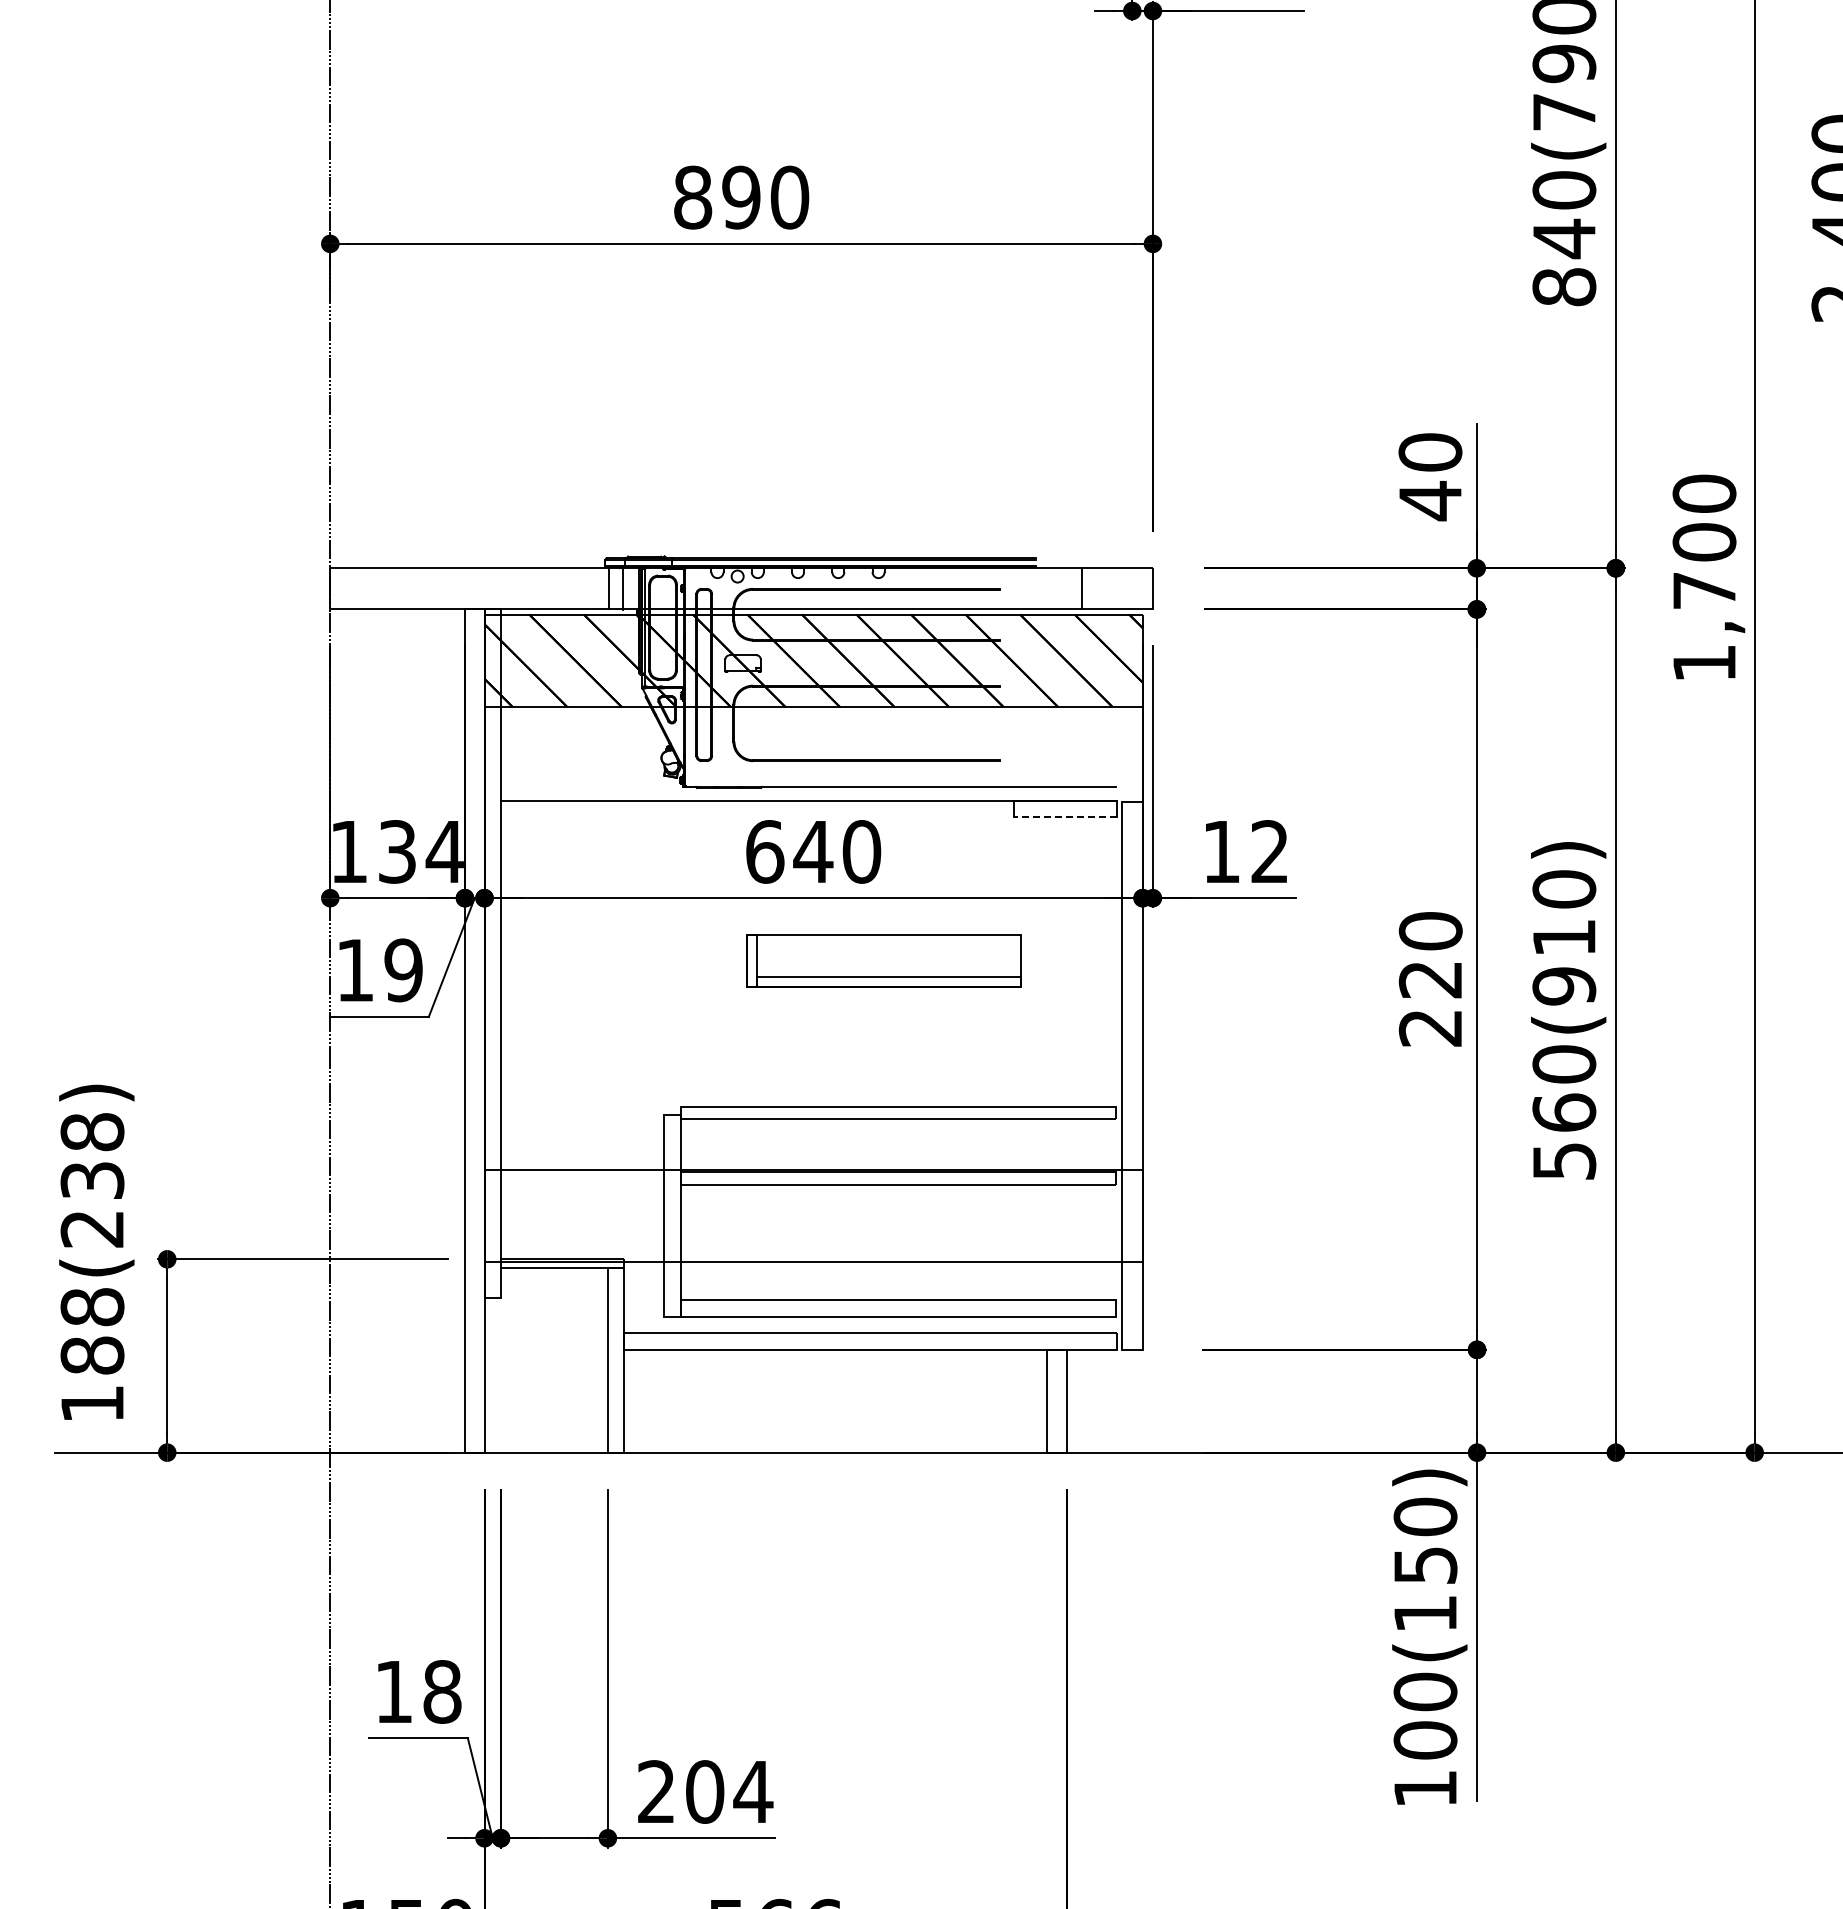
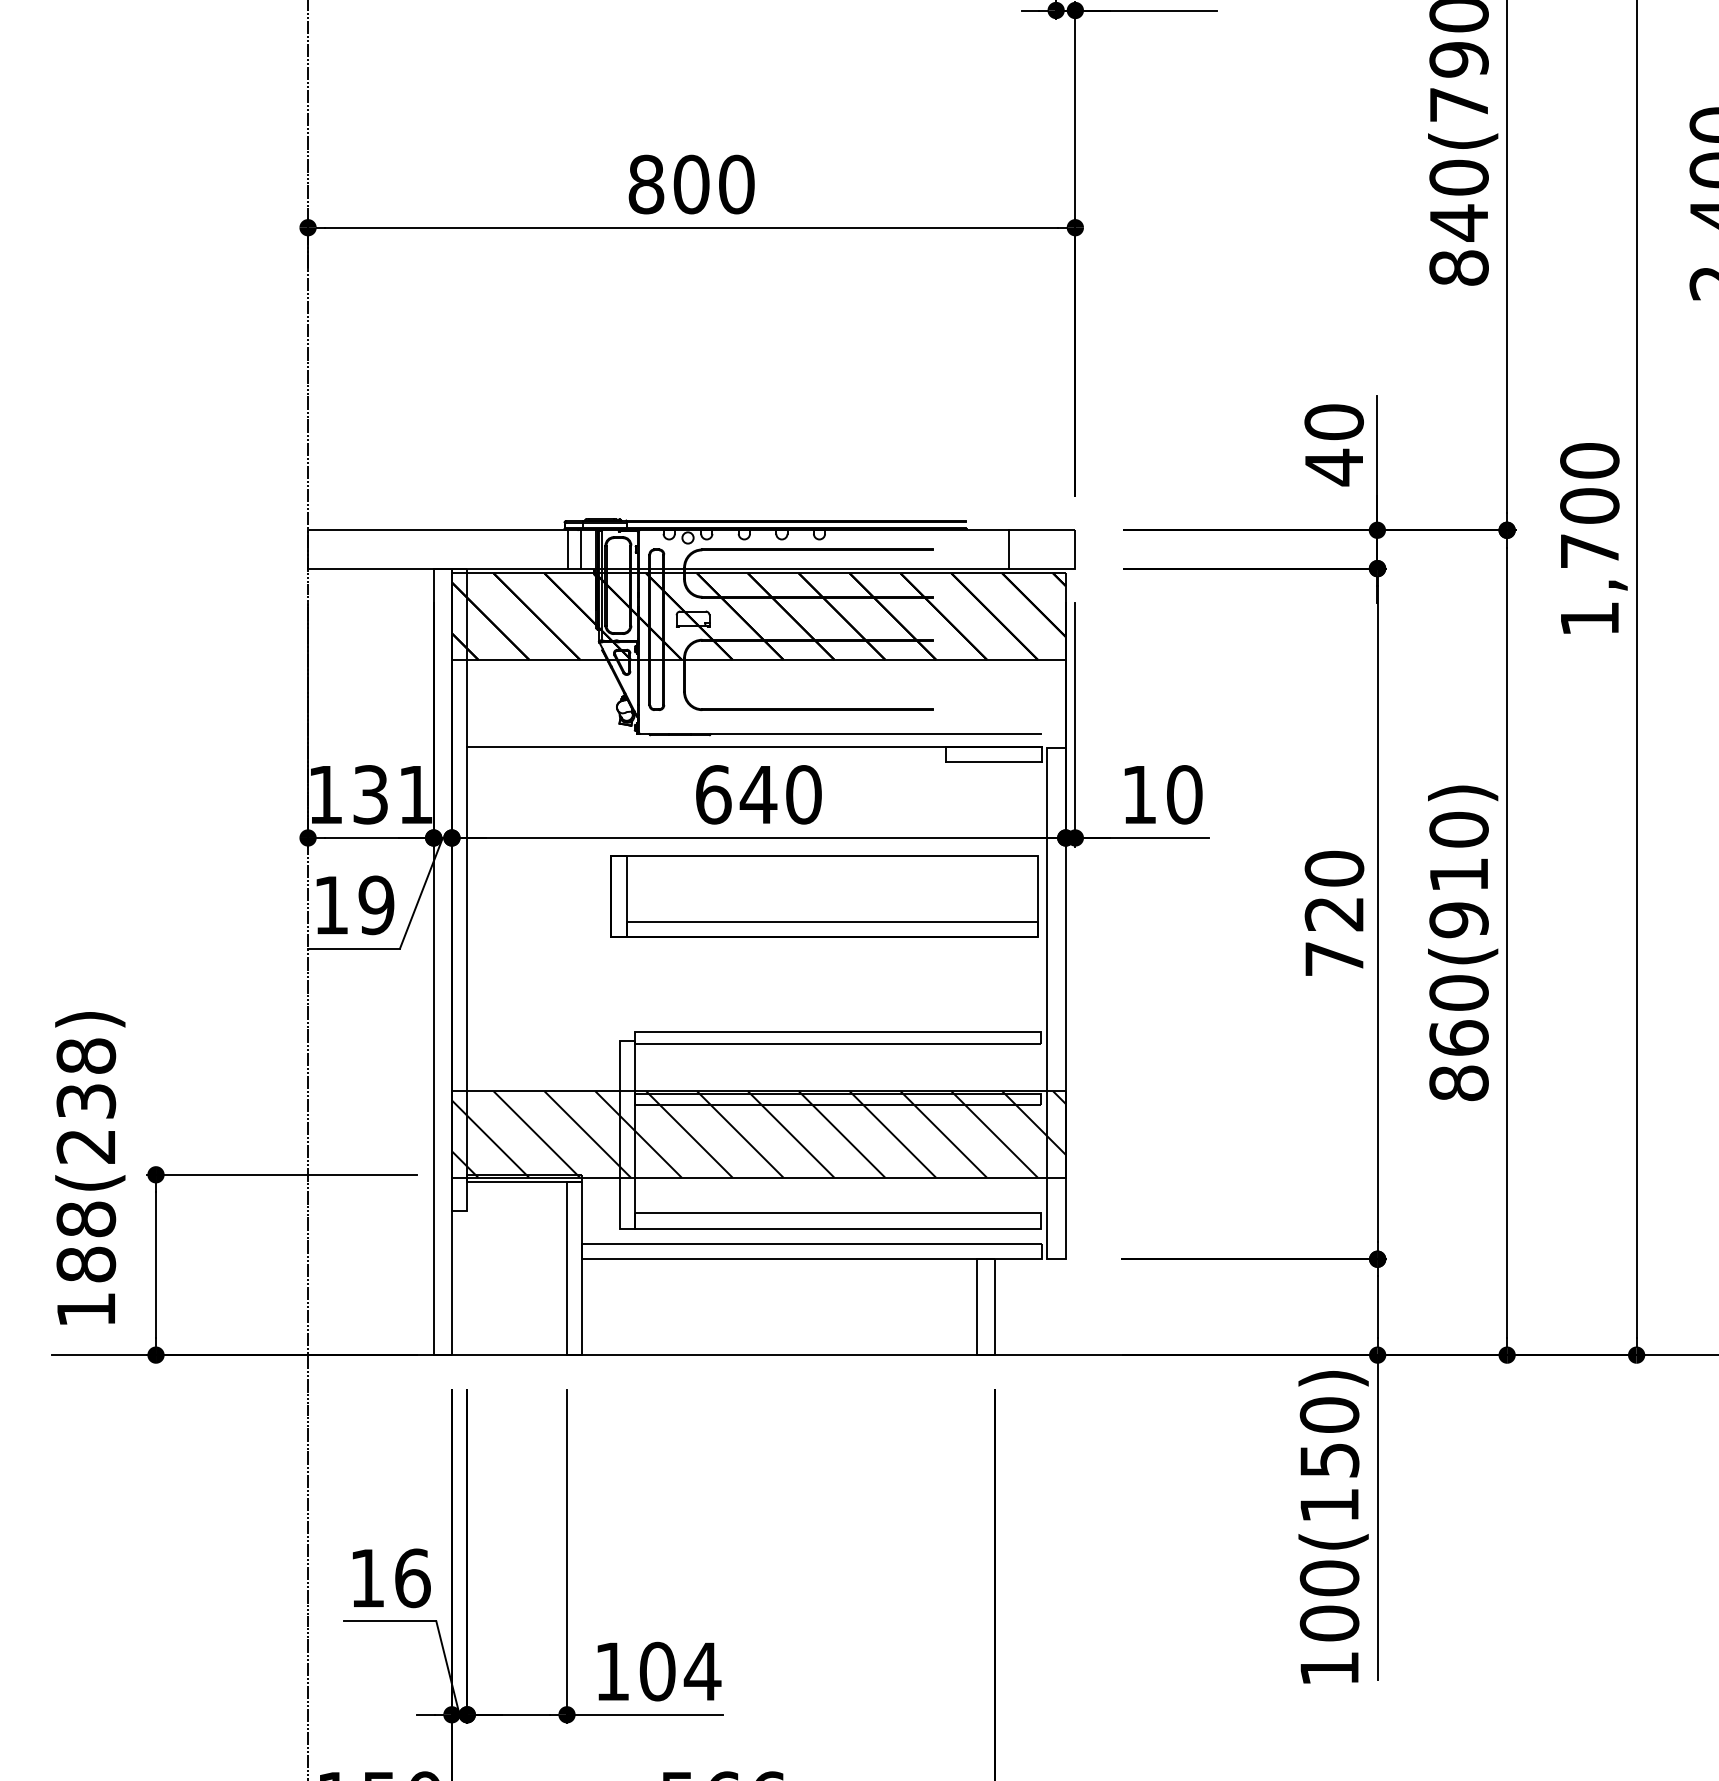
text: (741, 197) -> (691, 184), 890 -> 800
line: (1065, 817) -> (993, 762), dashed -> solid
text: (444, 851) -> (414, 794), 134 -> 131
text: (1270, 851) -> (1185, 794), 12 -> 10
part: (883, 960) -> (824, 896), size x1.67
text: (1429, 1028) -> (1333, 959), 220 -> 720
text: (1564, 1161) -> (1459, 1083), 560(910) -> 860(910)
hatch: (813, 1215) -> (758, 1133), added
text: (442, 1691) -> (412, 1577), 18 -> 16
text: (655, 1791) -> (611, 1671), 204 -> 104

